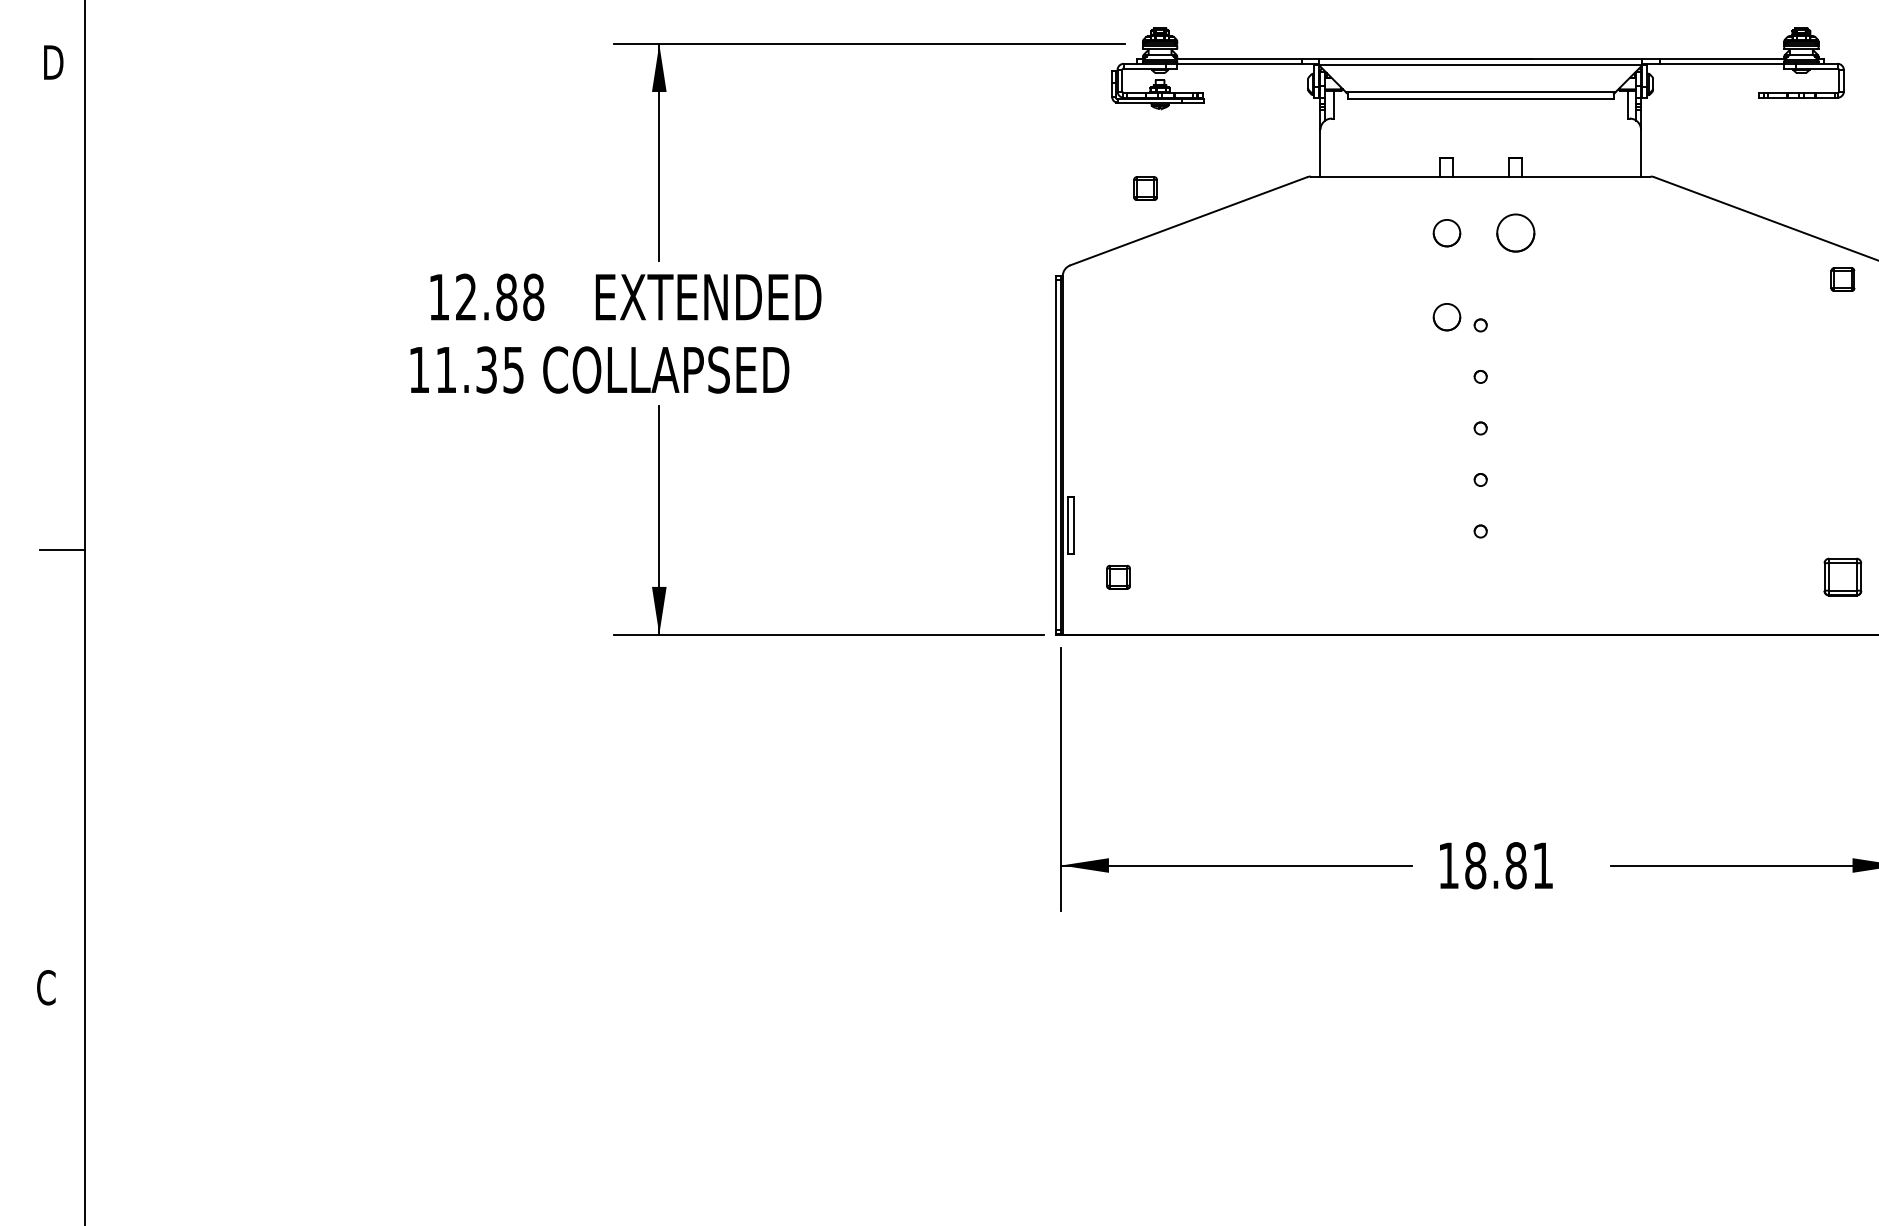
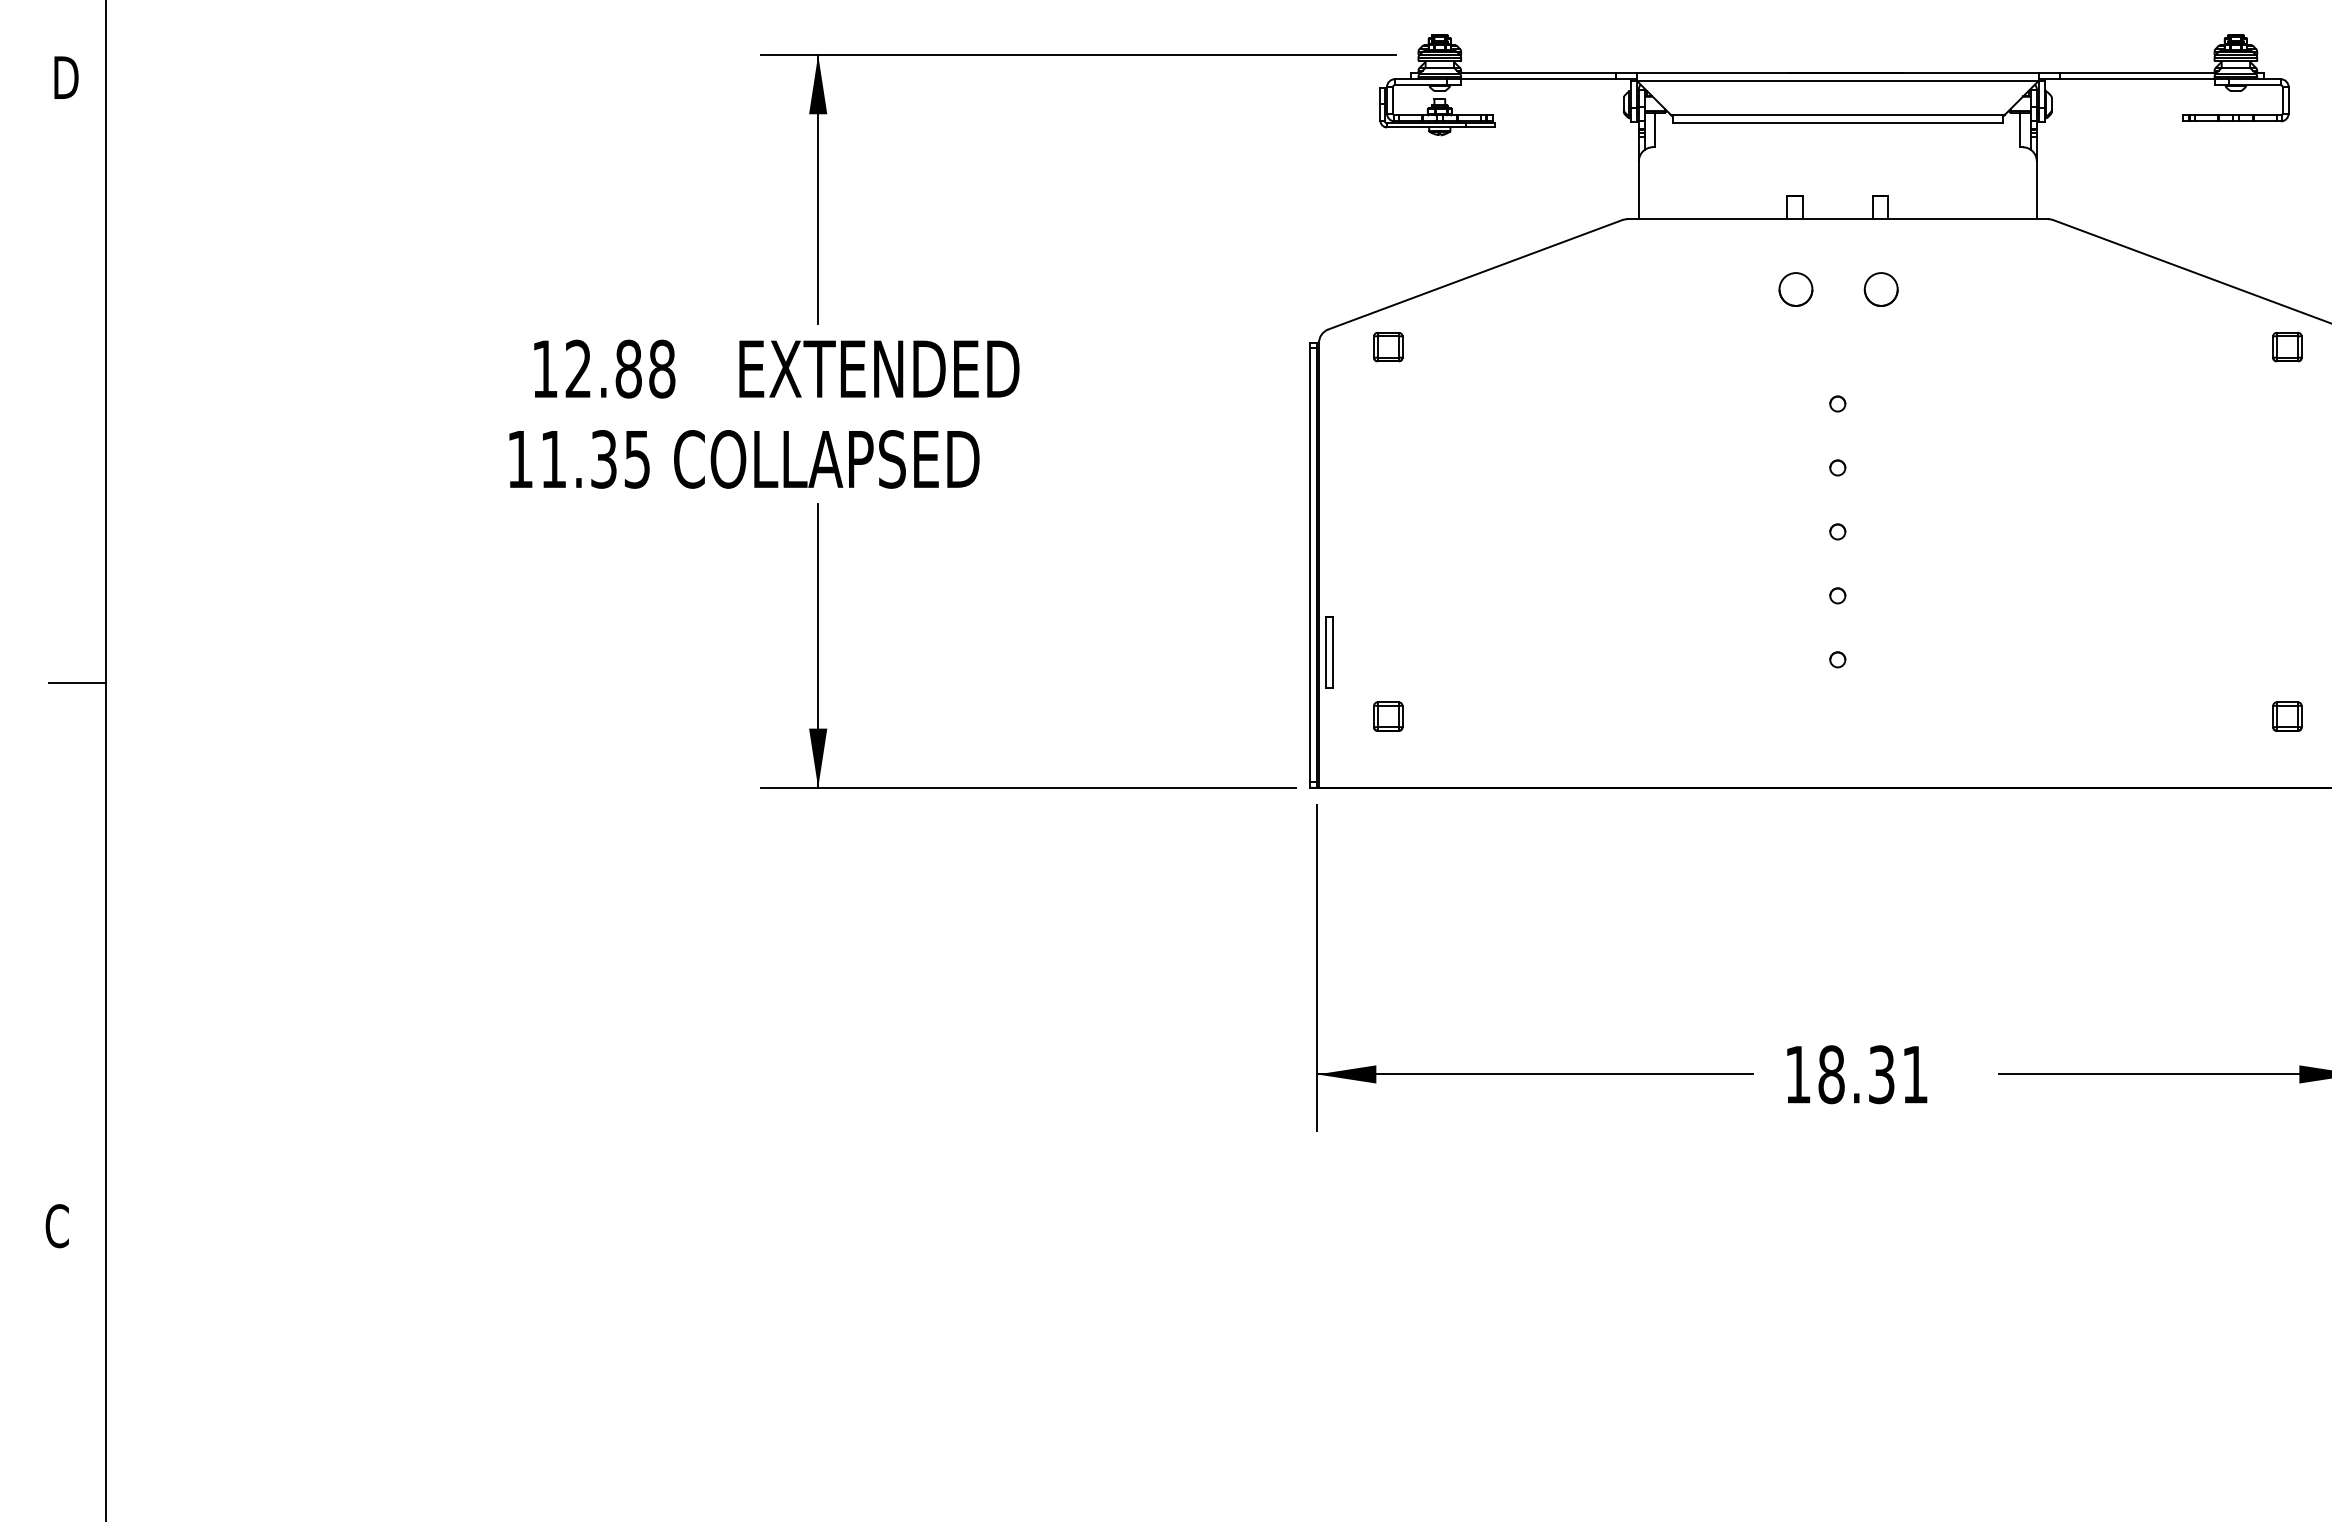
part: (1145, 188) -> (1388, 347), moved
circle: (1515, 233) -> (1880, 289), size x0.71
part: (1446, 317) -> (1795, 394), removed
part: (1842, 577) -> (2286, 716), size x0.62
text: (1515, 865) -> (1880, 1074), 18.81 -> 18.31

